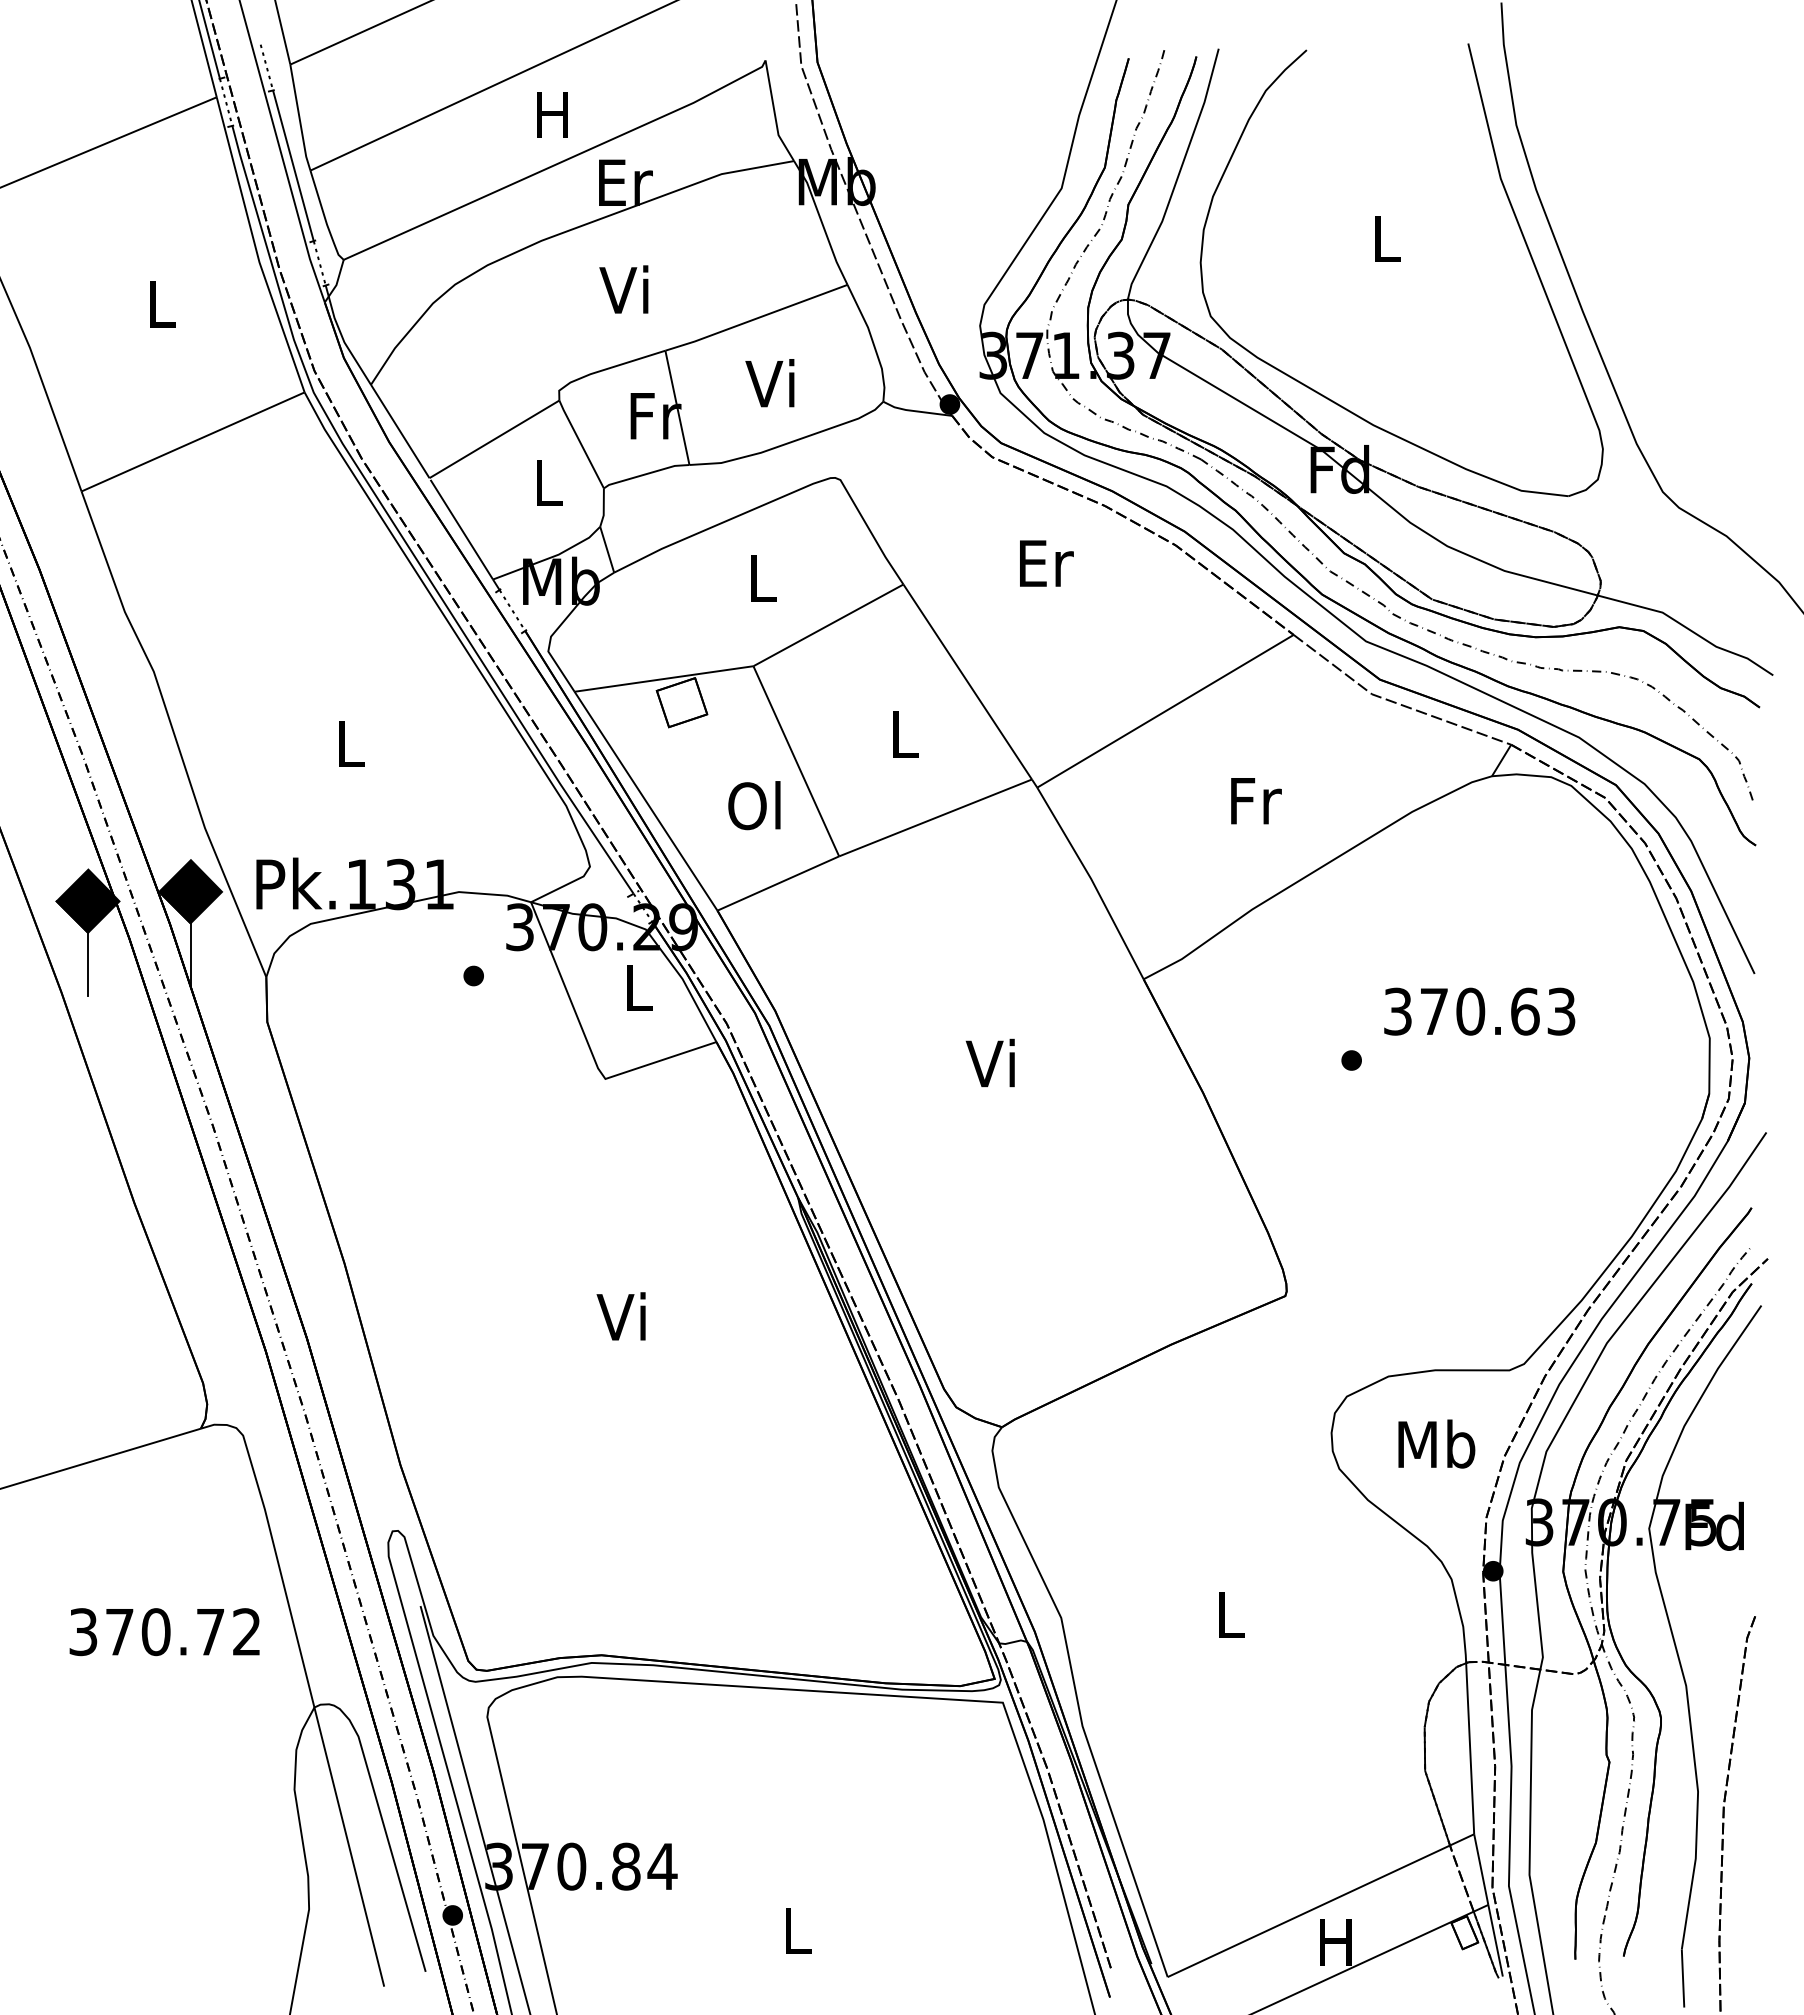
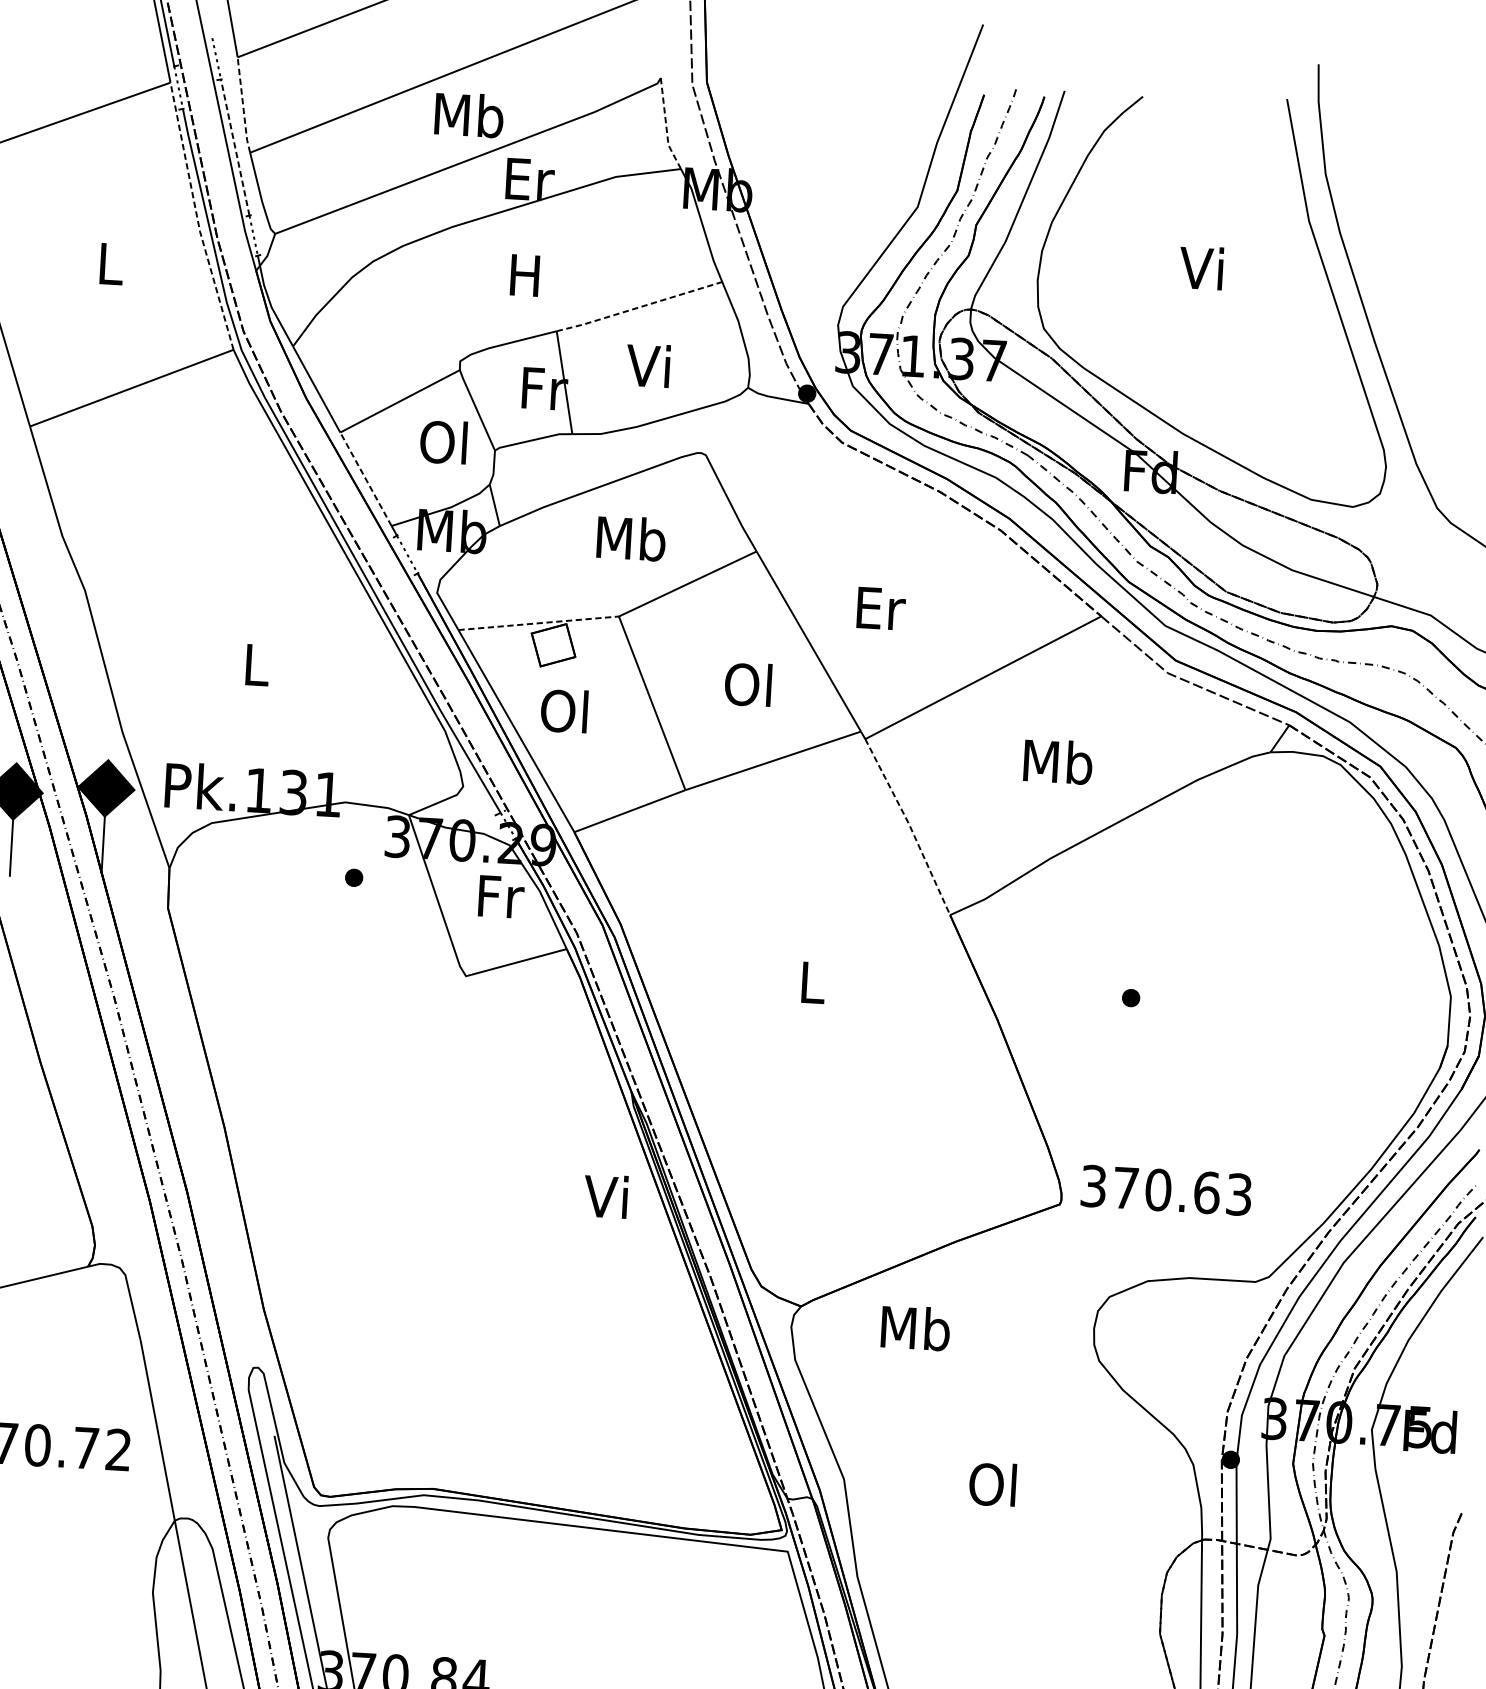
text: (553, 113) -> (469, 114), H -> Mb
line: (774, 113) -> (666, 125), solid -> dashed
line: (299, 118) -> (243, 105), solid -> dashed
line: (293, 165) -> (235, 147), solid -> dashed
text: (1382, 238) -> (1200, 268), L -> Vi
line: (255, 247) -> (197, 218), solid -> dashed
text: (623, 289) -> (522, 274), Vi -> H
line: (756, 318) -> (639, 307), solid -> dashed
text: (545, 481) -> (443, 441), L -> Ol
line: (461, 529) -> (366, 479), solid -> dashed
text: (1046, 563) -> (881, 608), moved
text: (762, 577) -> (631, 538), L -> Mb
line: (664, 678) -> (539, 622), solid -> dashed
text: (902, 733) -> (748, 684), L -> Ol
text: (1254, 800) -> (1057, 761), Fr -> Mb
text: (754, 805) -> (564, 710), moved
line: (1092, 881) -> (909, 825), solid -> dashed
text: (639, 987) -> (501, 896), L -> Fr
text: (1479, 1011) -> (1166, 1190), moved
text: (989, 1062) -> (808, 981), Vi -> L
text: (620, 1316) -> (605, 1196), moved
text: (1436, 1443) -> (915, 1327), moved
text: (1228, 1613) -> (993, 1483), L -> Ol

